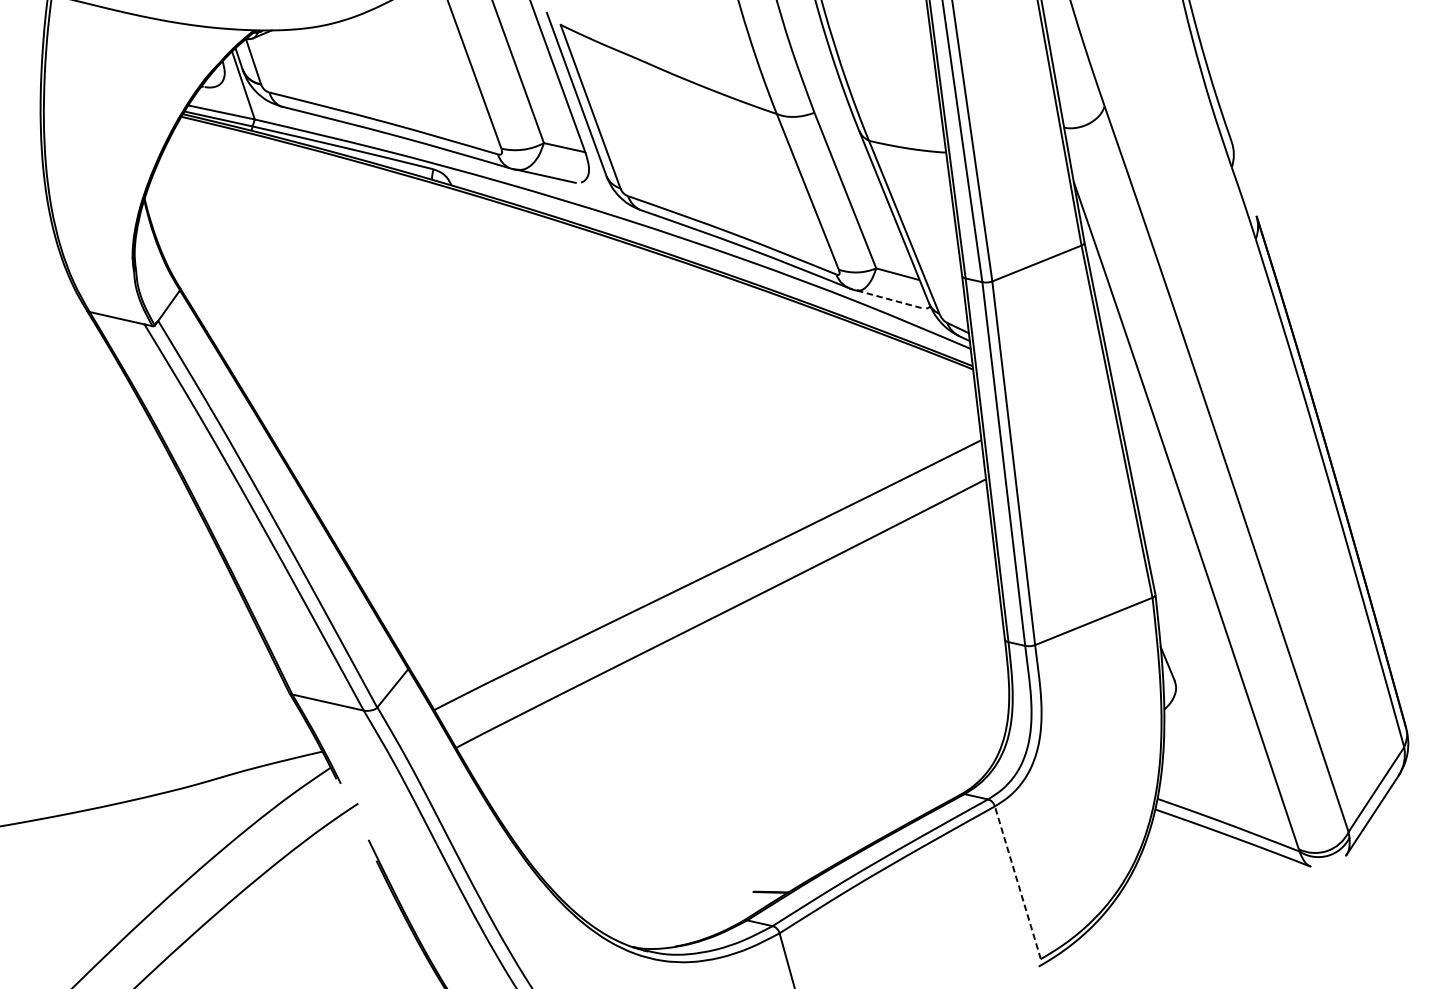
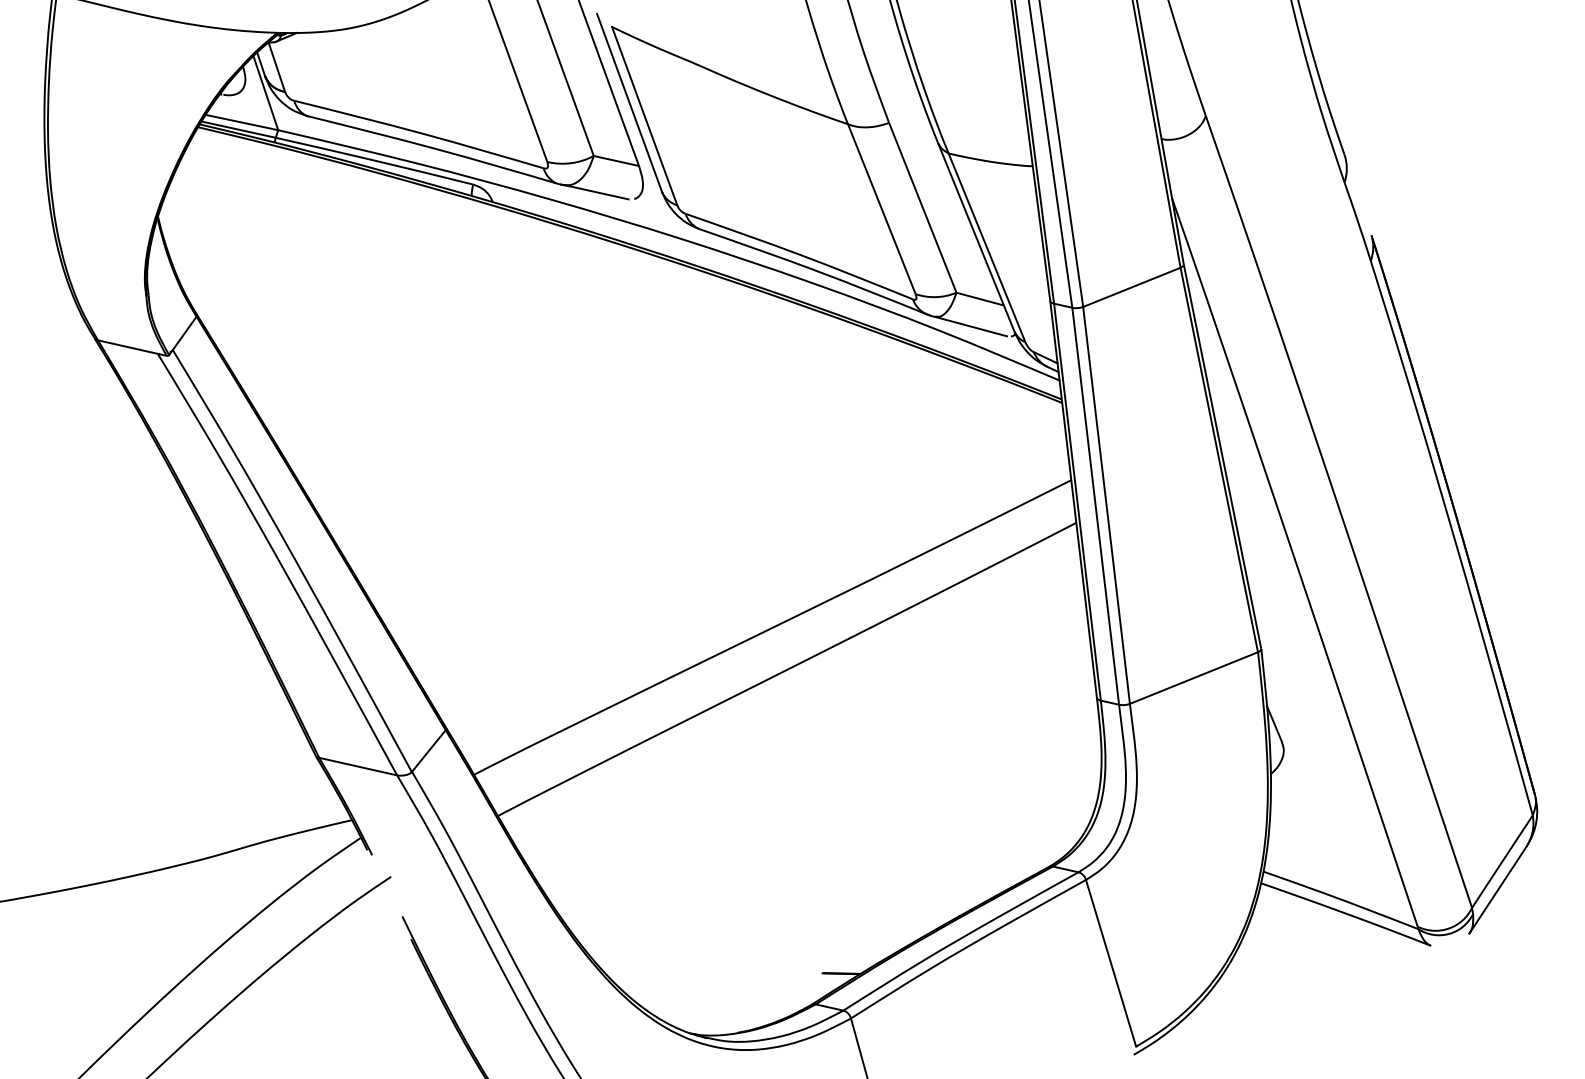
line: (889, 299) -> (971, 326), dashed -> solid
line: (1017, 882) -> (1110, 962), dashed -> solid

